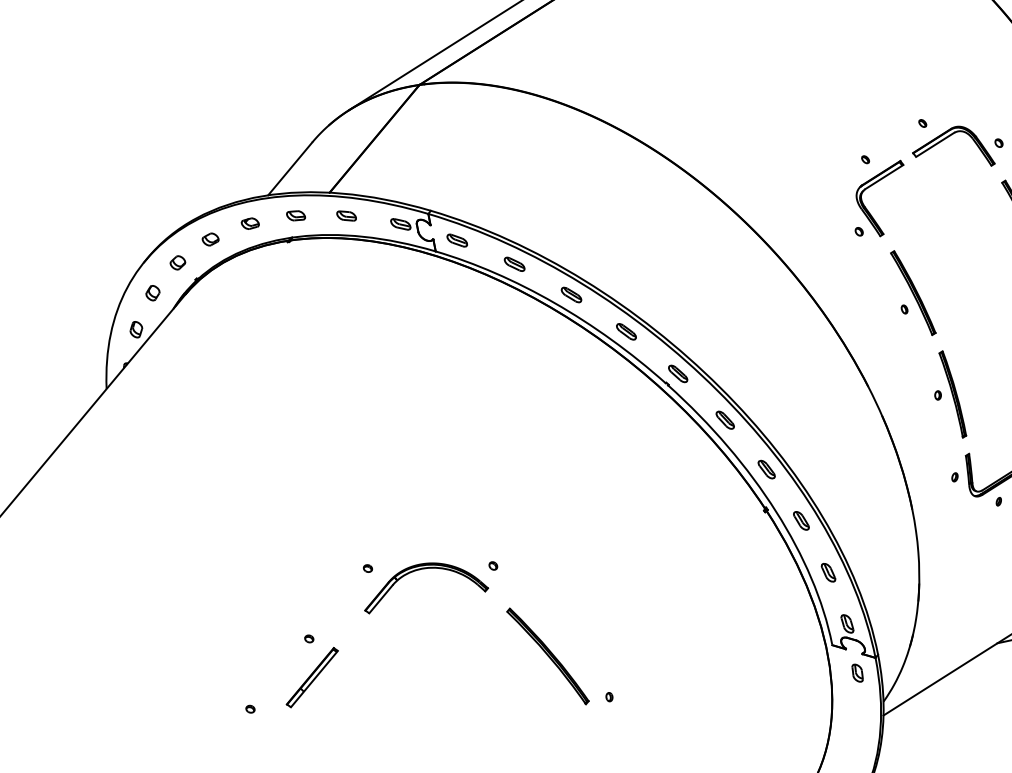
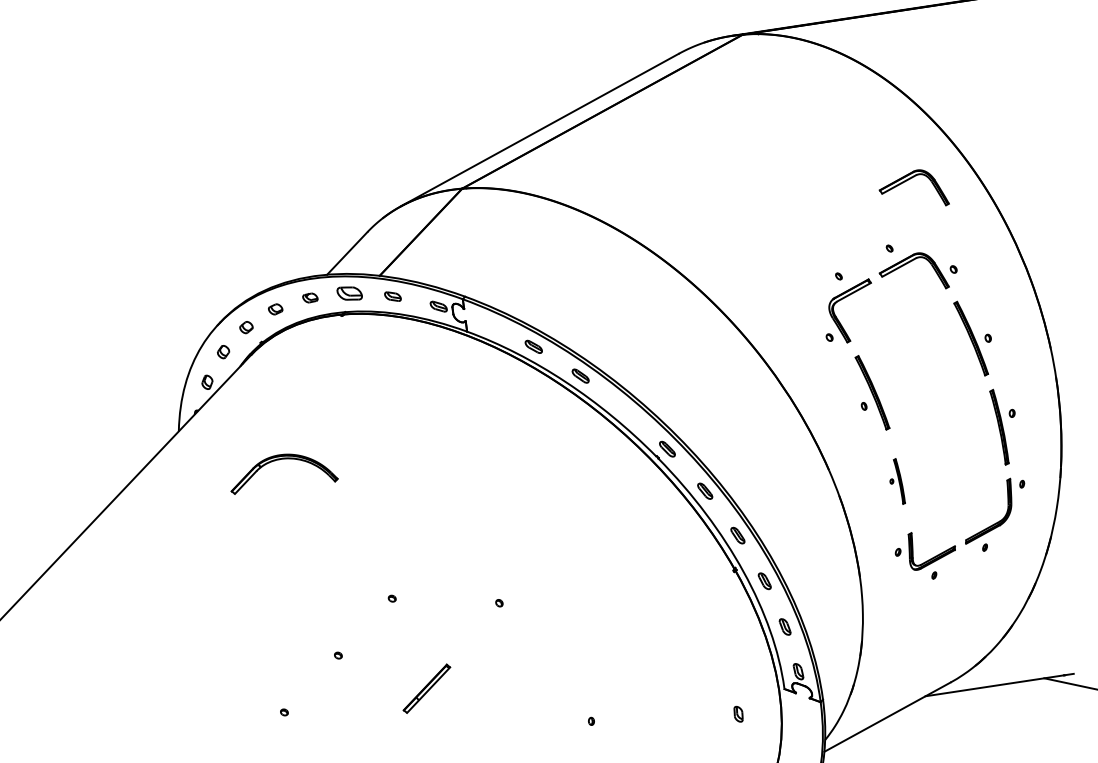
part: (941, 41) -> (910, 179), added
part: (295, 215) -> (349, 293), size x1.6
part: (457, 240) -> (486, 323), removed
part: (626, 331) -> (625, 410), removed
part: (948, 394) -> (897, 481), size x0.6
part: (418, 571) -> (279, 460), moved
part: (547, 656) -> (540, 683), removed
part: (857, 672) -> (738, 713), moved
part: (311, 677) -> (426, 688), moved

